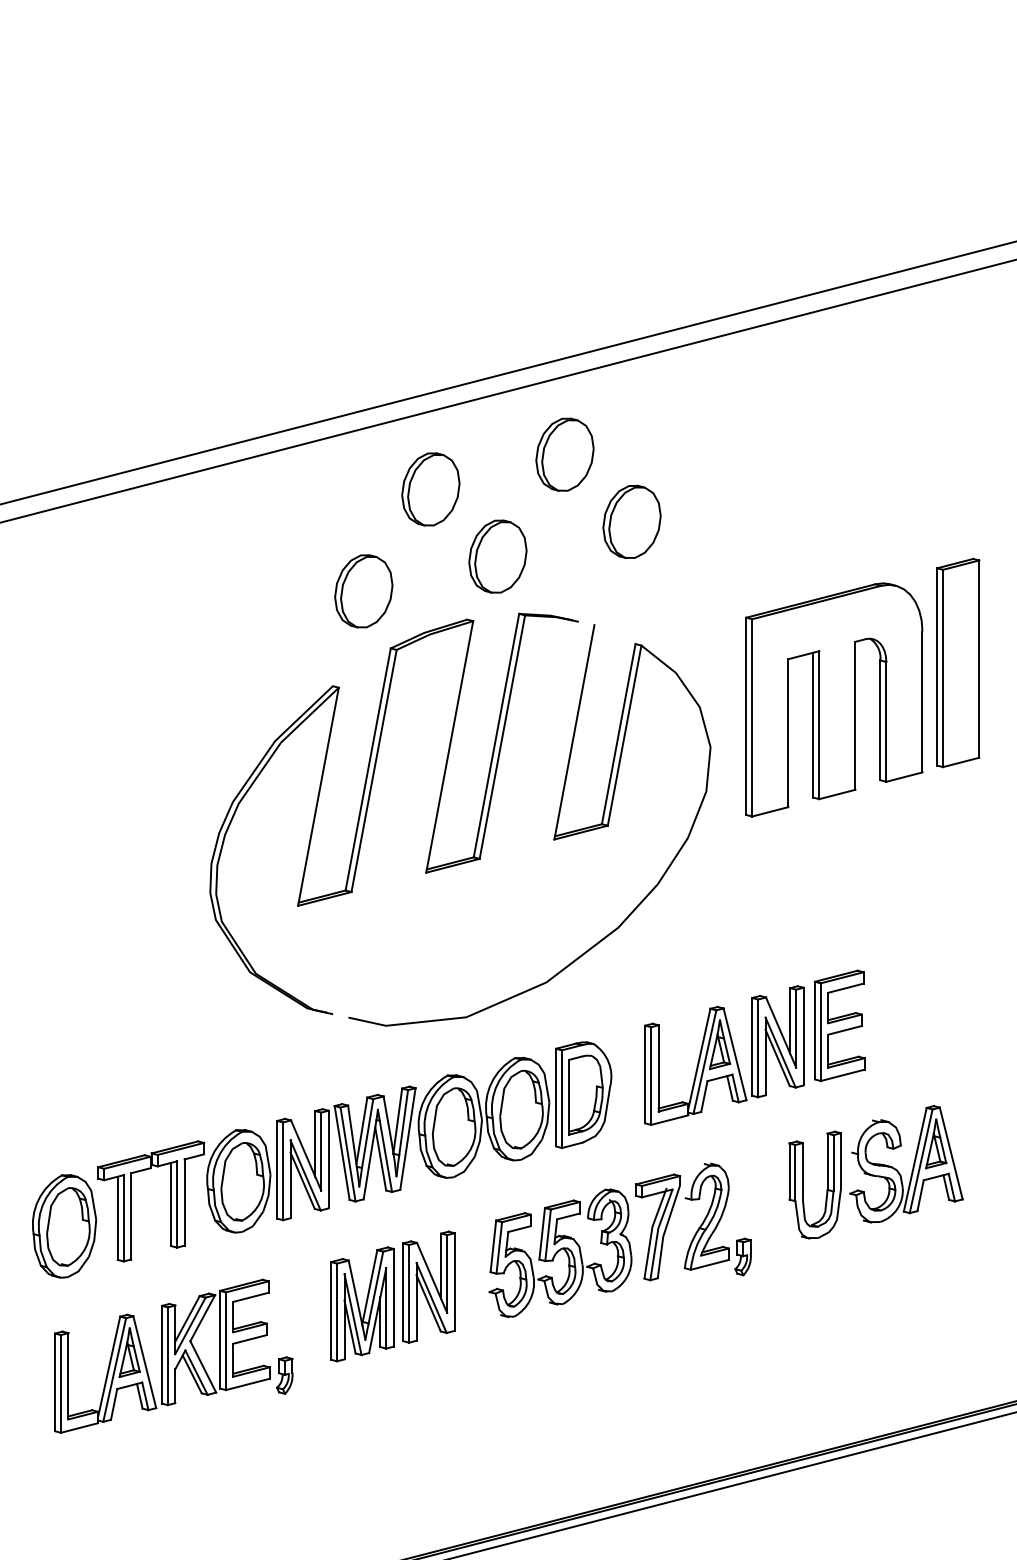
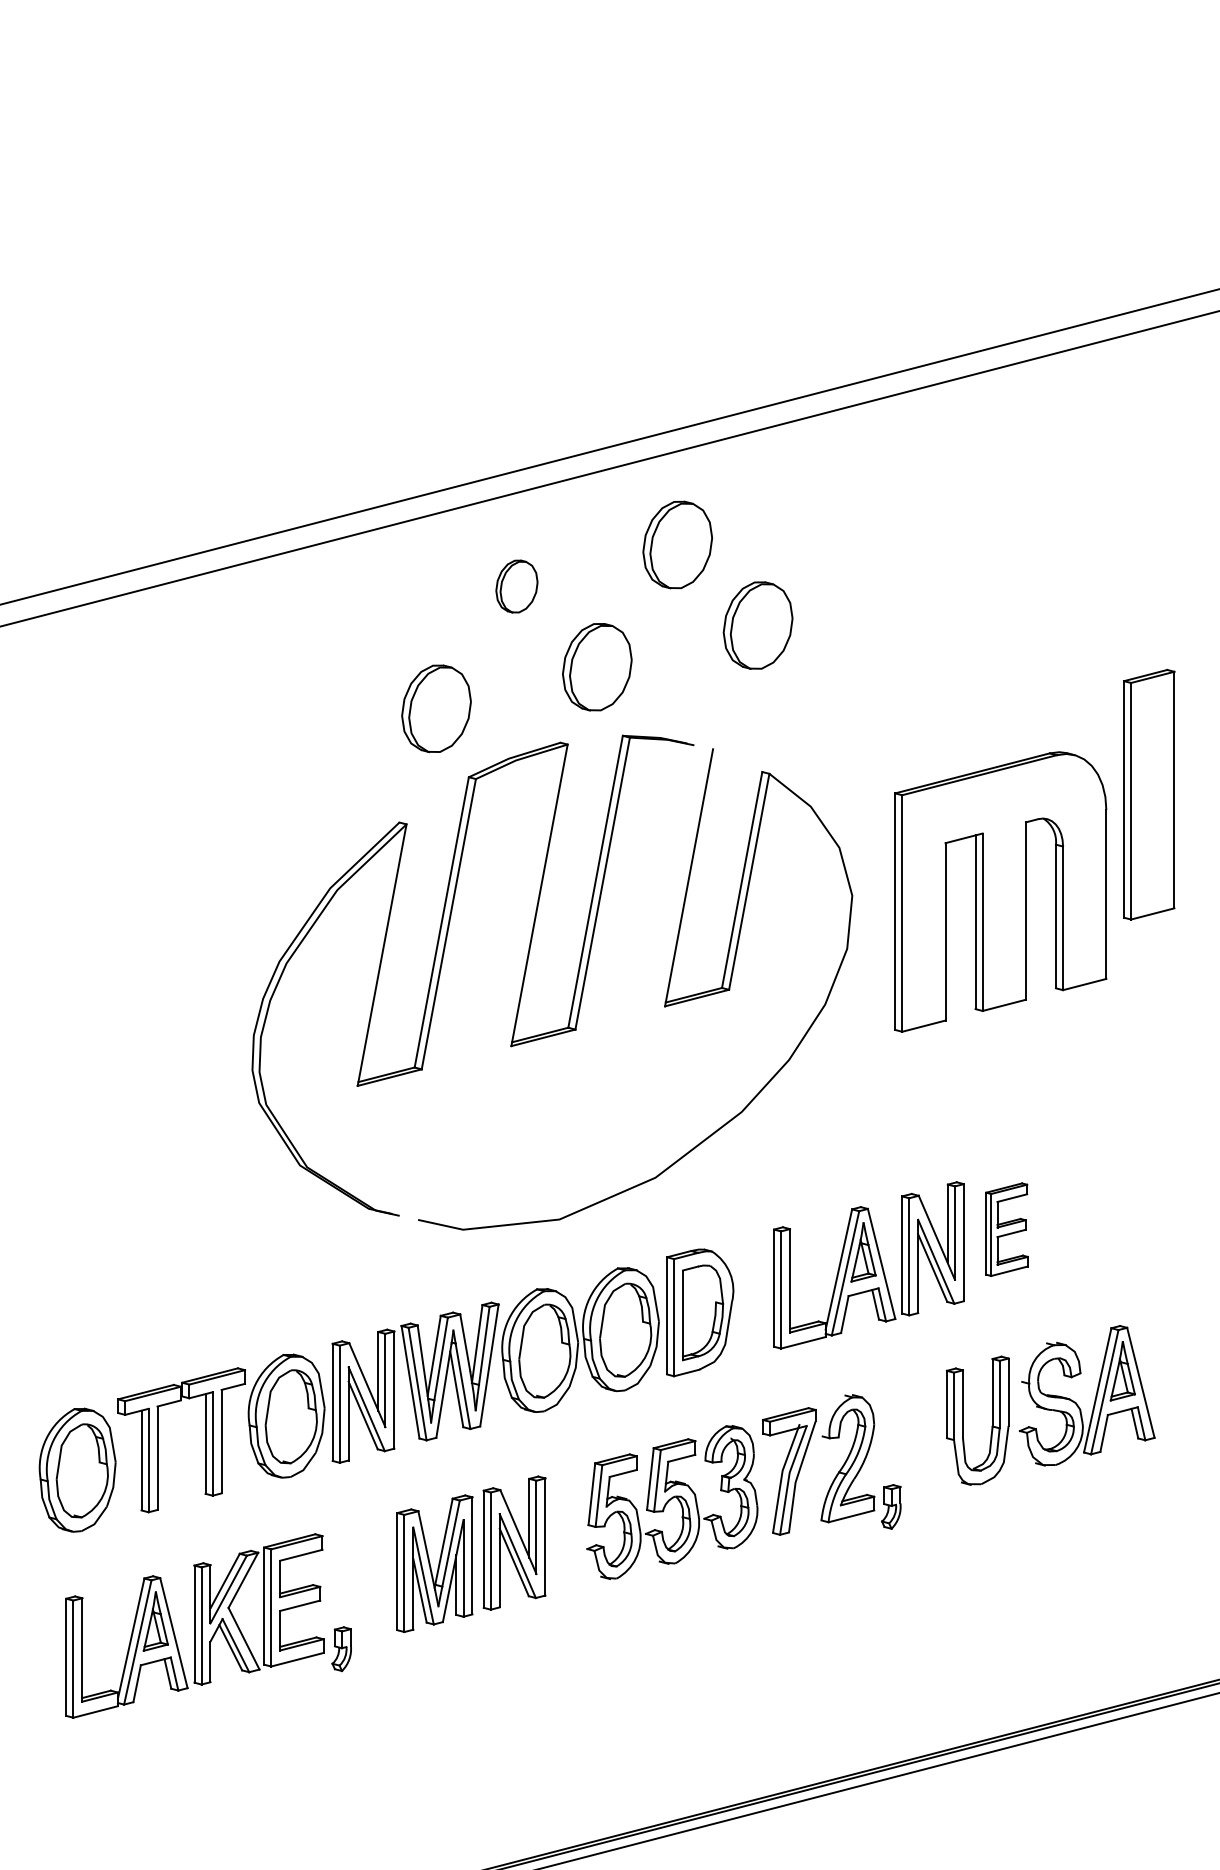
part: (430, 489) -> (516, 586), size x0.6
part: (834, 699) -> (1000, 891), moved
part: (839, 1025) -> (1006, 1229), size x0.7

